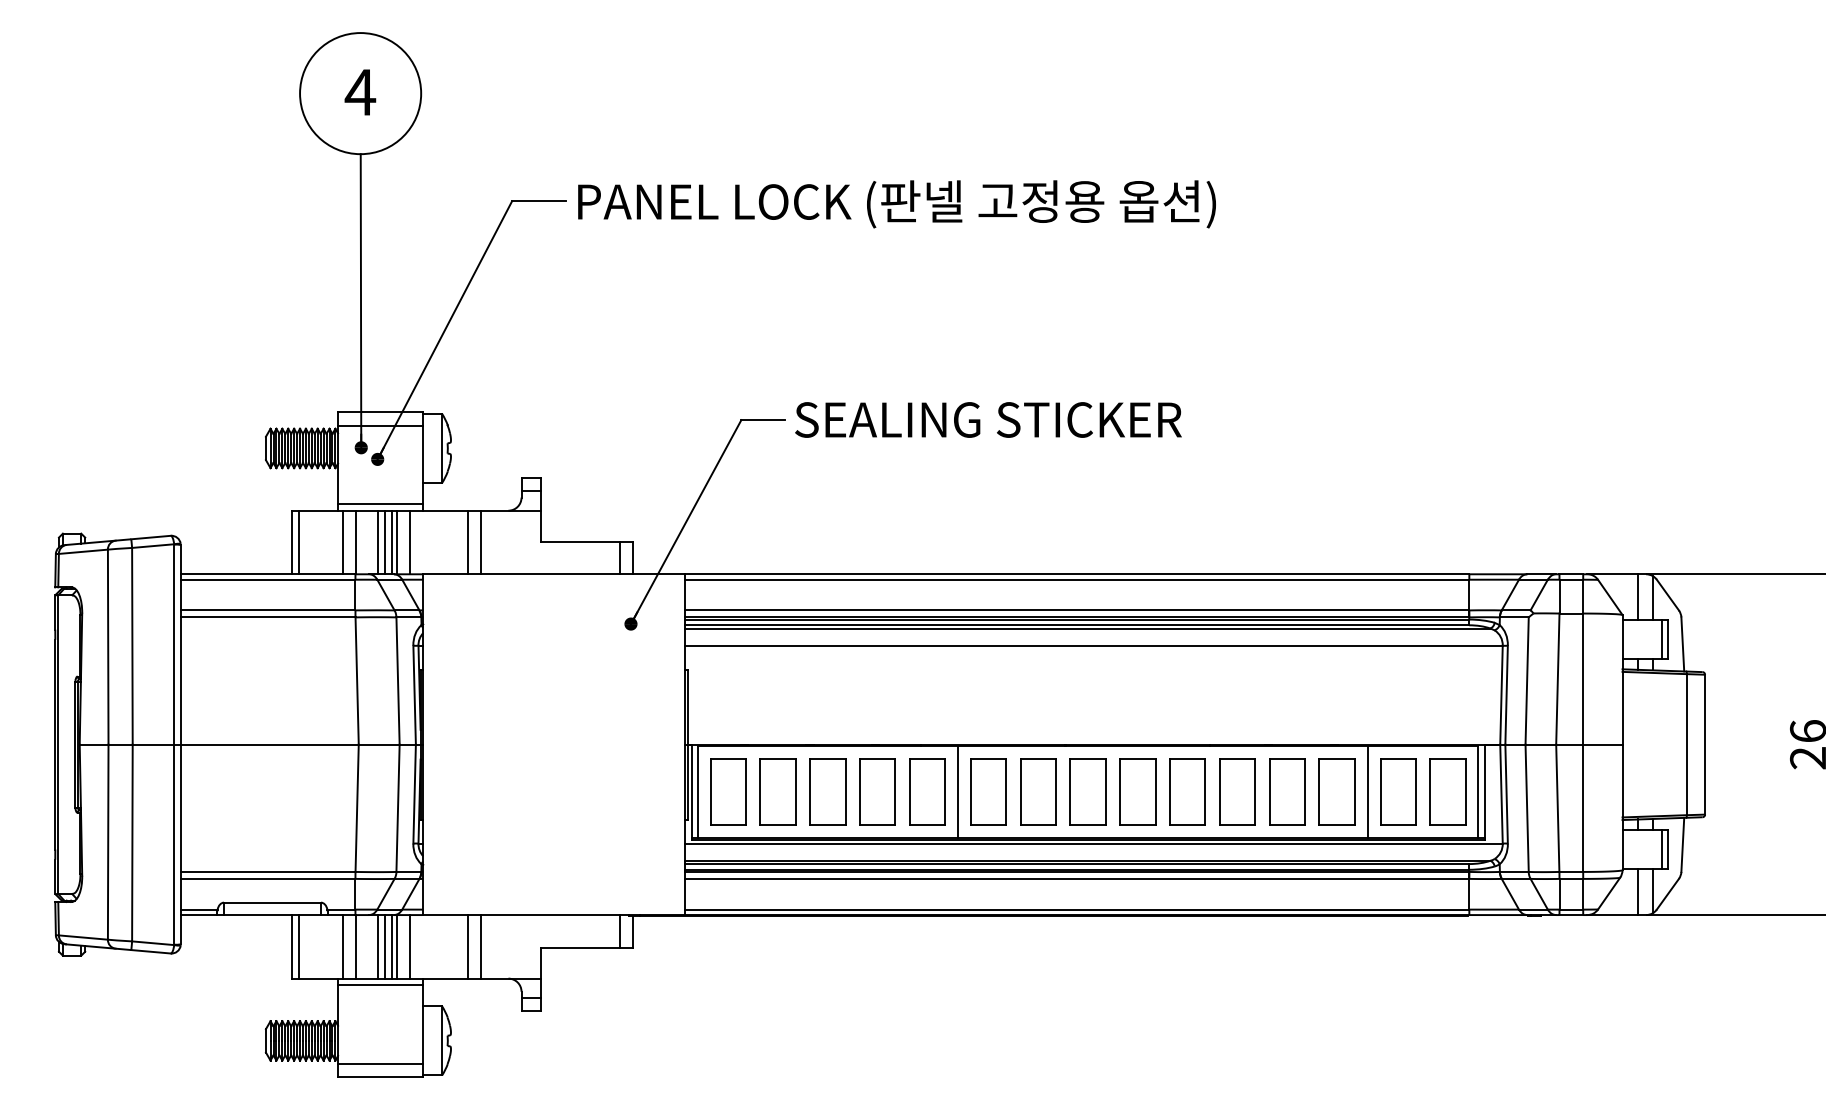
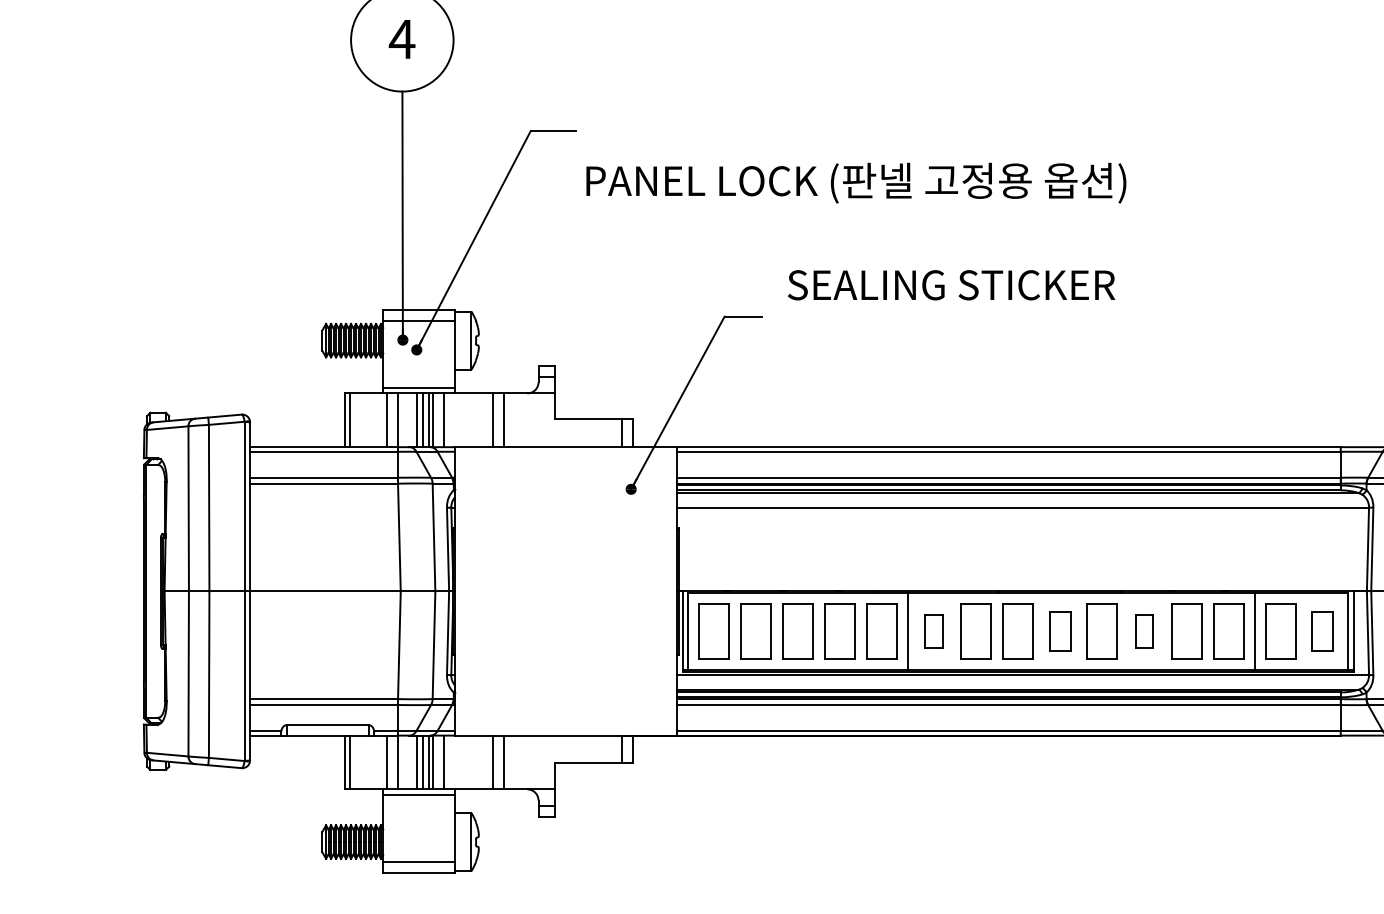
text: (896, 204) -> (855, 183), moved
text: (988, 419) -> (951, 284), moved
part: (988, 791) -> (933, 631), size x0.6
part: (1137, 791) -> (1059, 631), size x0.7
part: (1237, 791) -> (1144, 631), size x0.6
part: (1447, 791) -> (1322, 631), size x0.7

